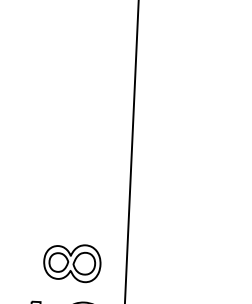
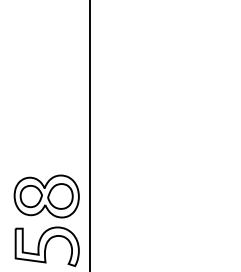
part: (72, 263) -> (46, 196), size x1.43

